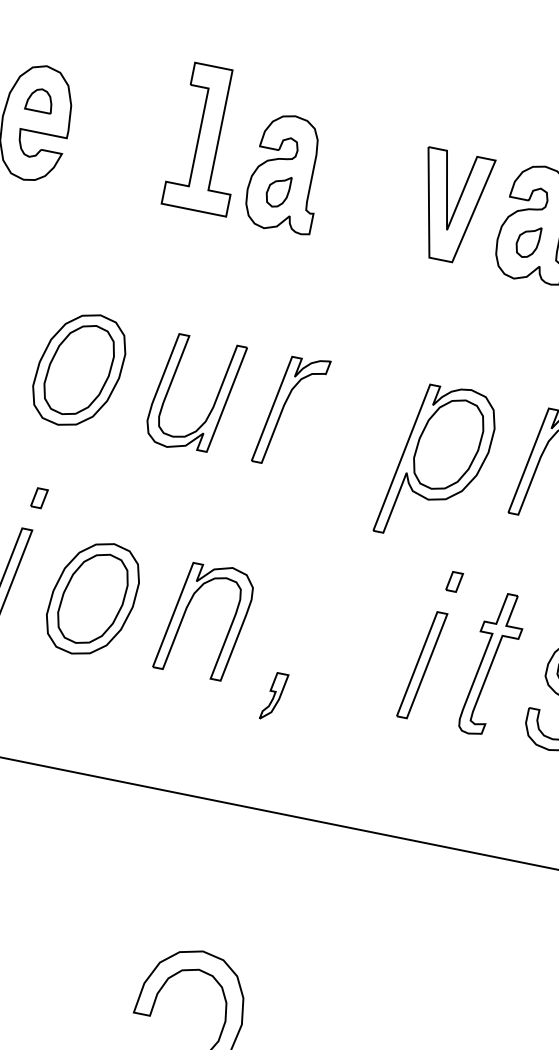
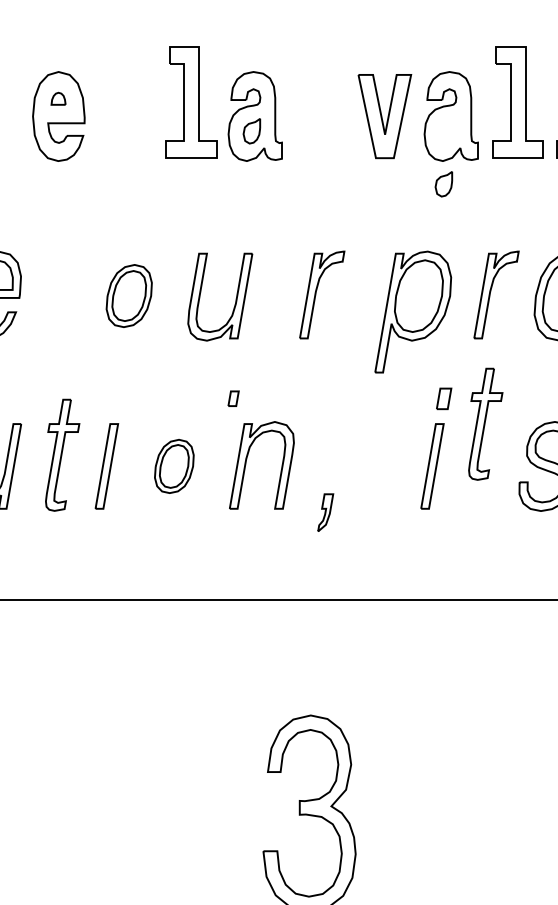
part: (39, 99) -> (58, 98), size x0.7
part: (527, 242) -> (443, 184), moved
part: (79, 369) -> (129, 295), size x0.7
part: (291, 410) -> (322, 294), moved
part: (39, 497) -> (233, 398), moved
part: (454, 581) -> (444, 398), size x1.4
part: (93, 598) -> (174, 466), size x0.6
part: (492, 663) -> (485, 423), moved

